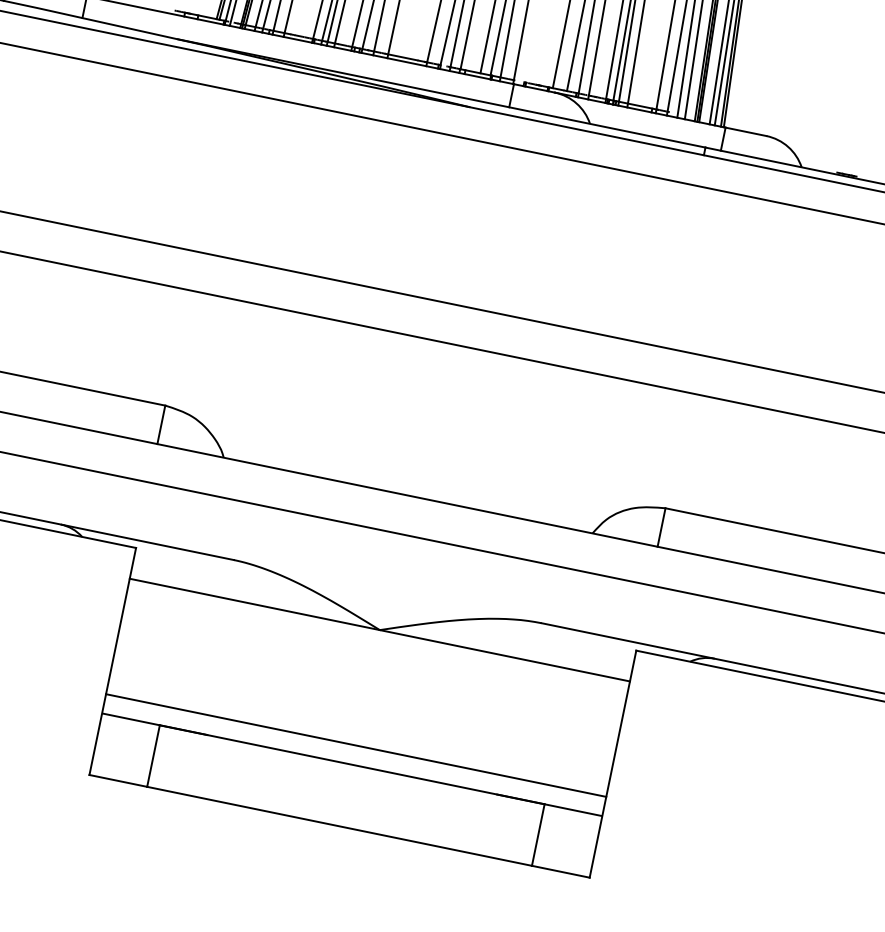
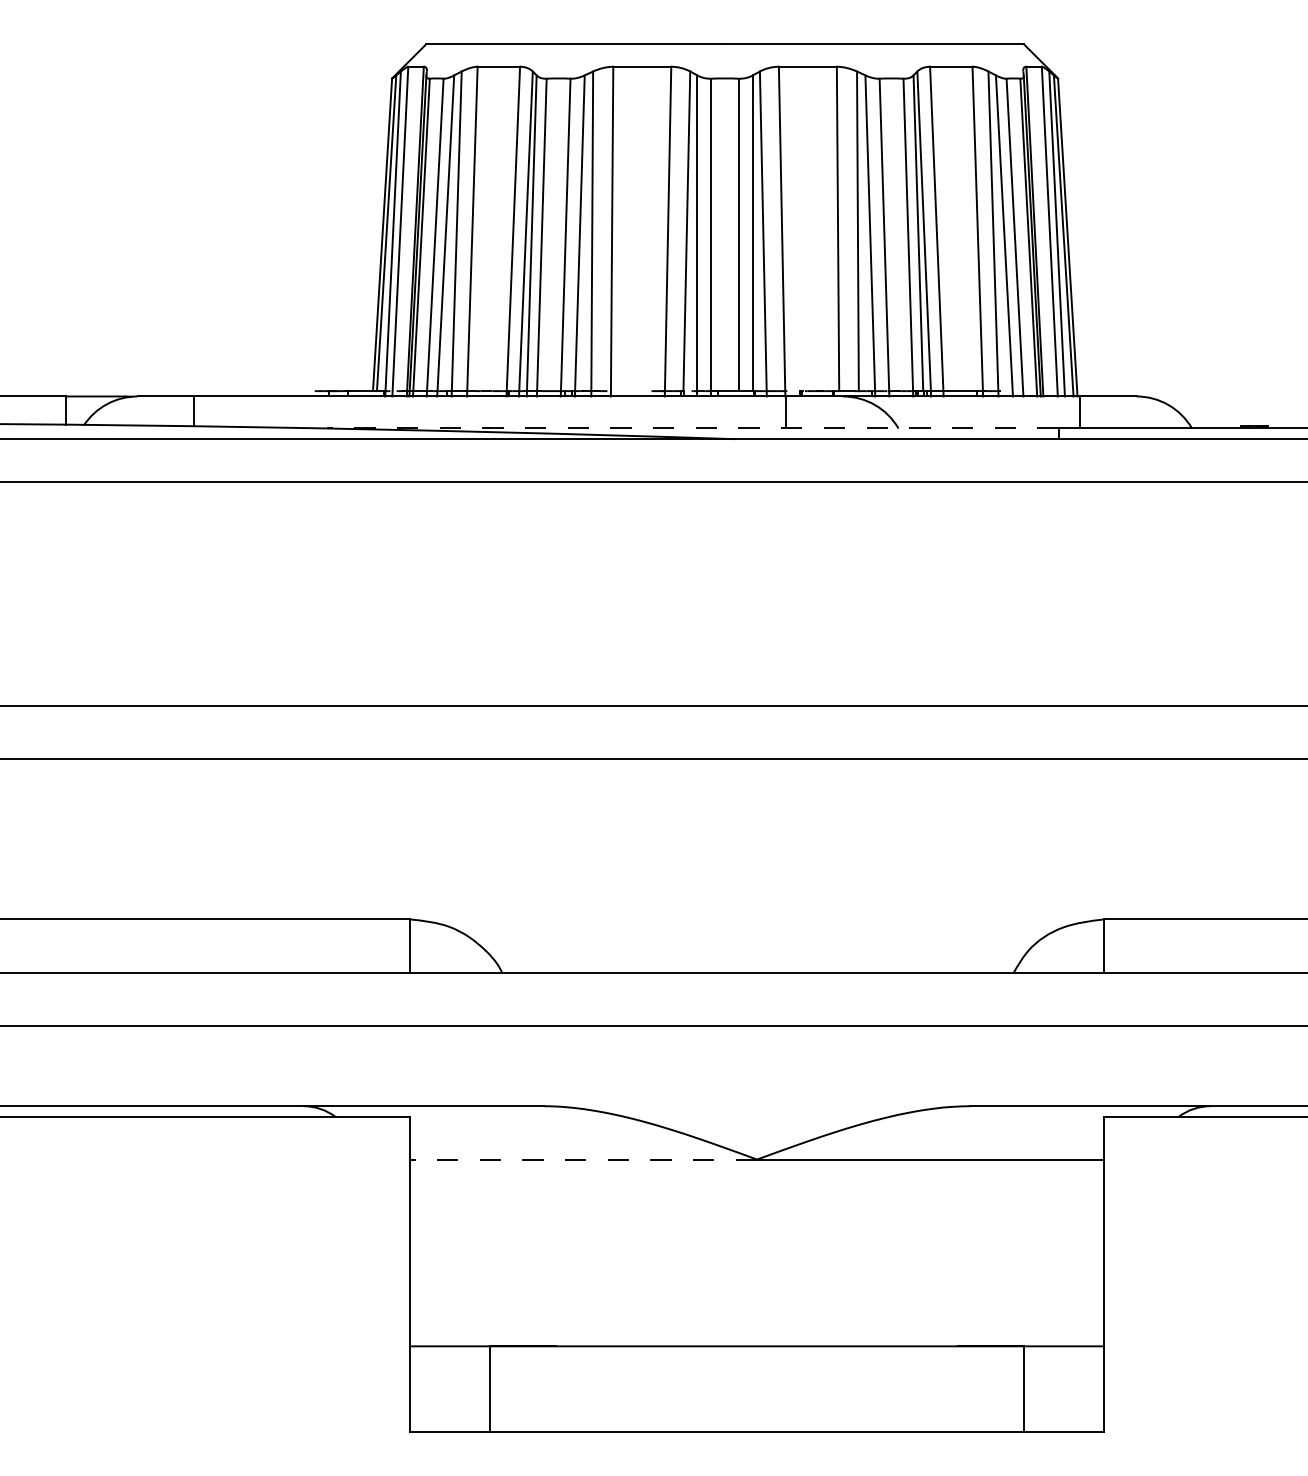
line: (401, 57) -> (629, 391), removed
line: (441, 93) -> (692, 428), solid -> dashed
line: (254, 604) -> (583, 1159), solid -> dashed
line: (355, 745) -> (756, 1319), removed

